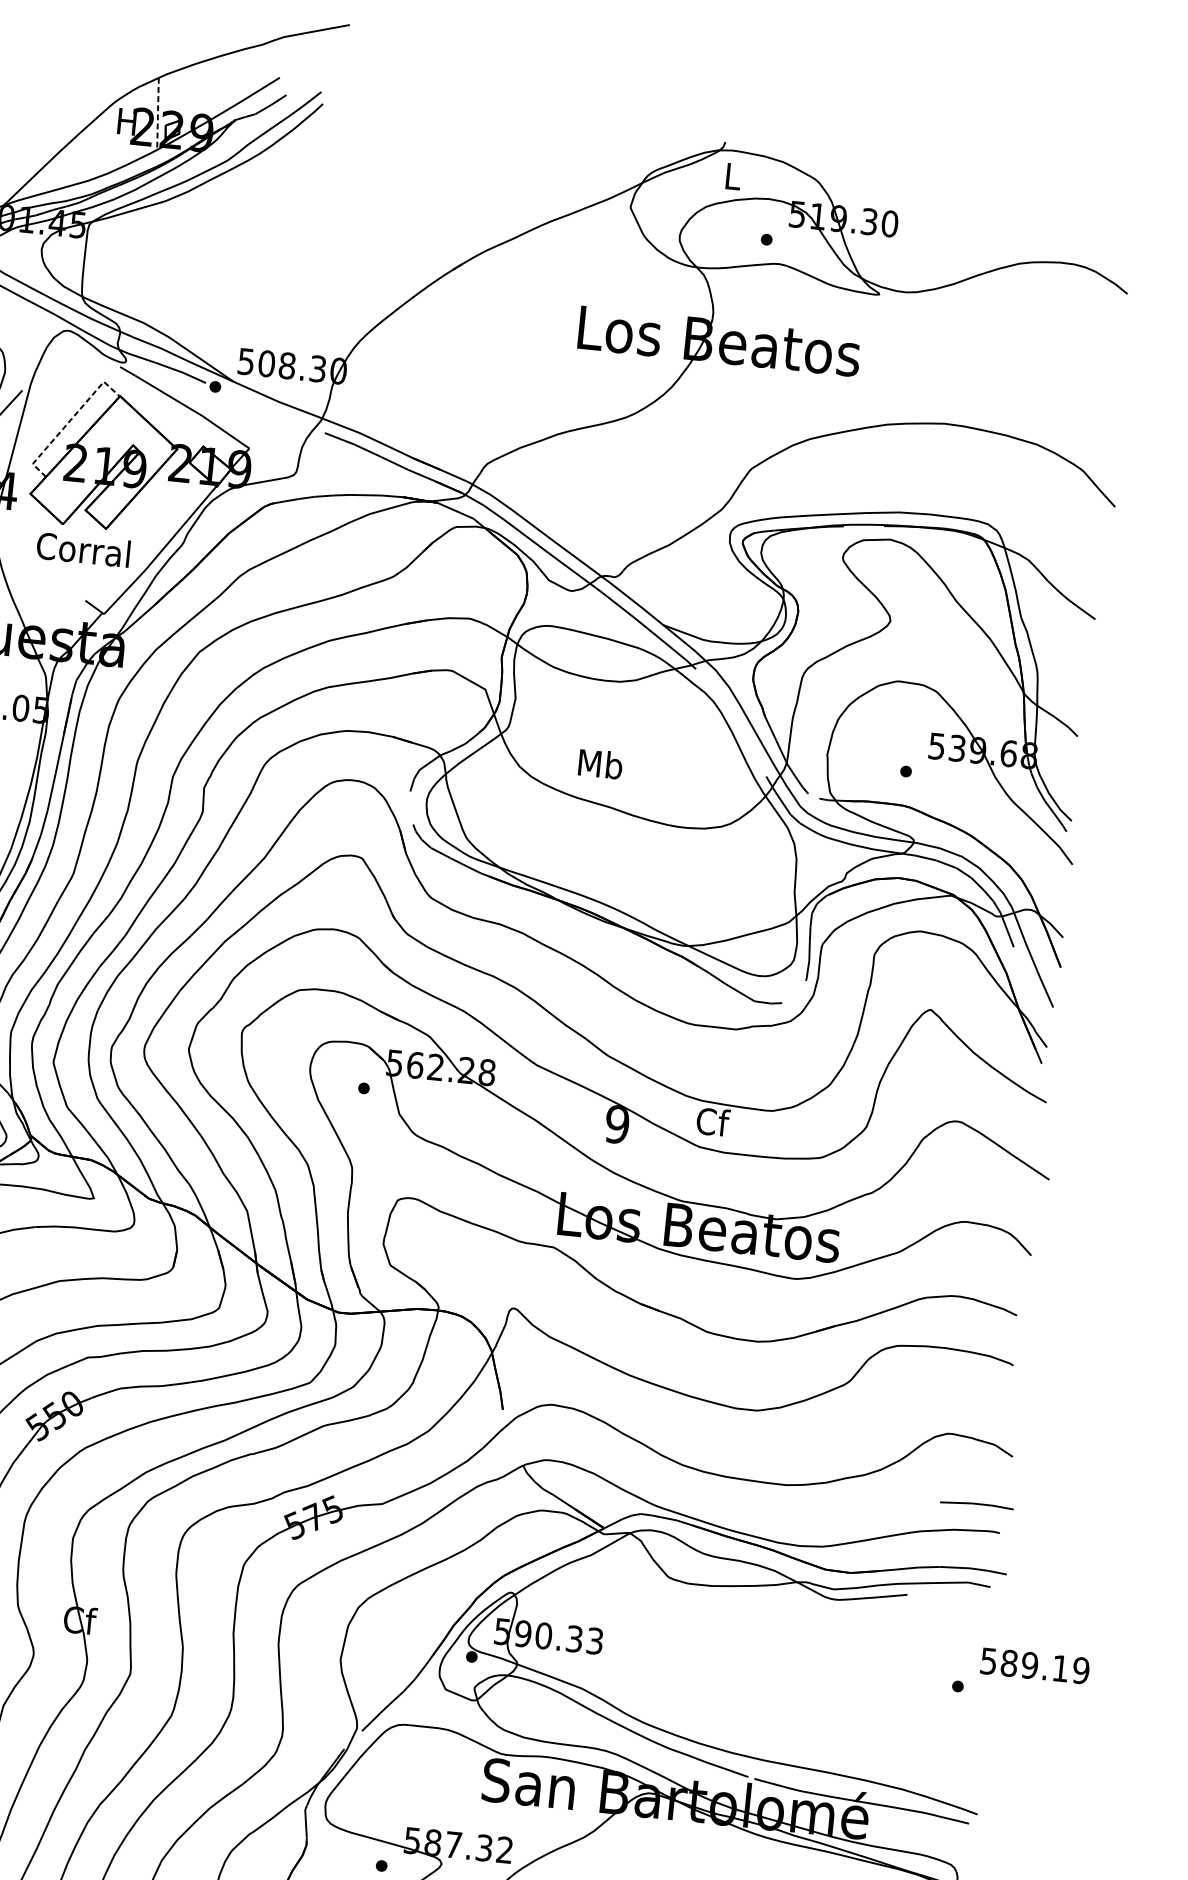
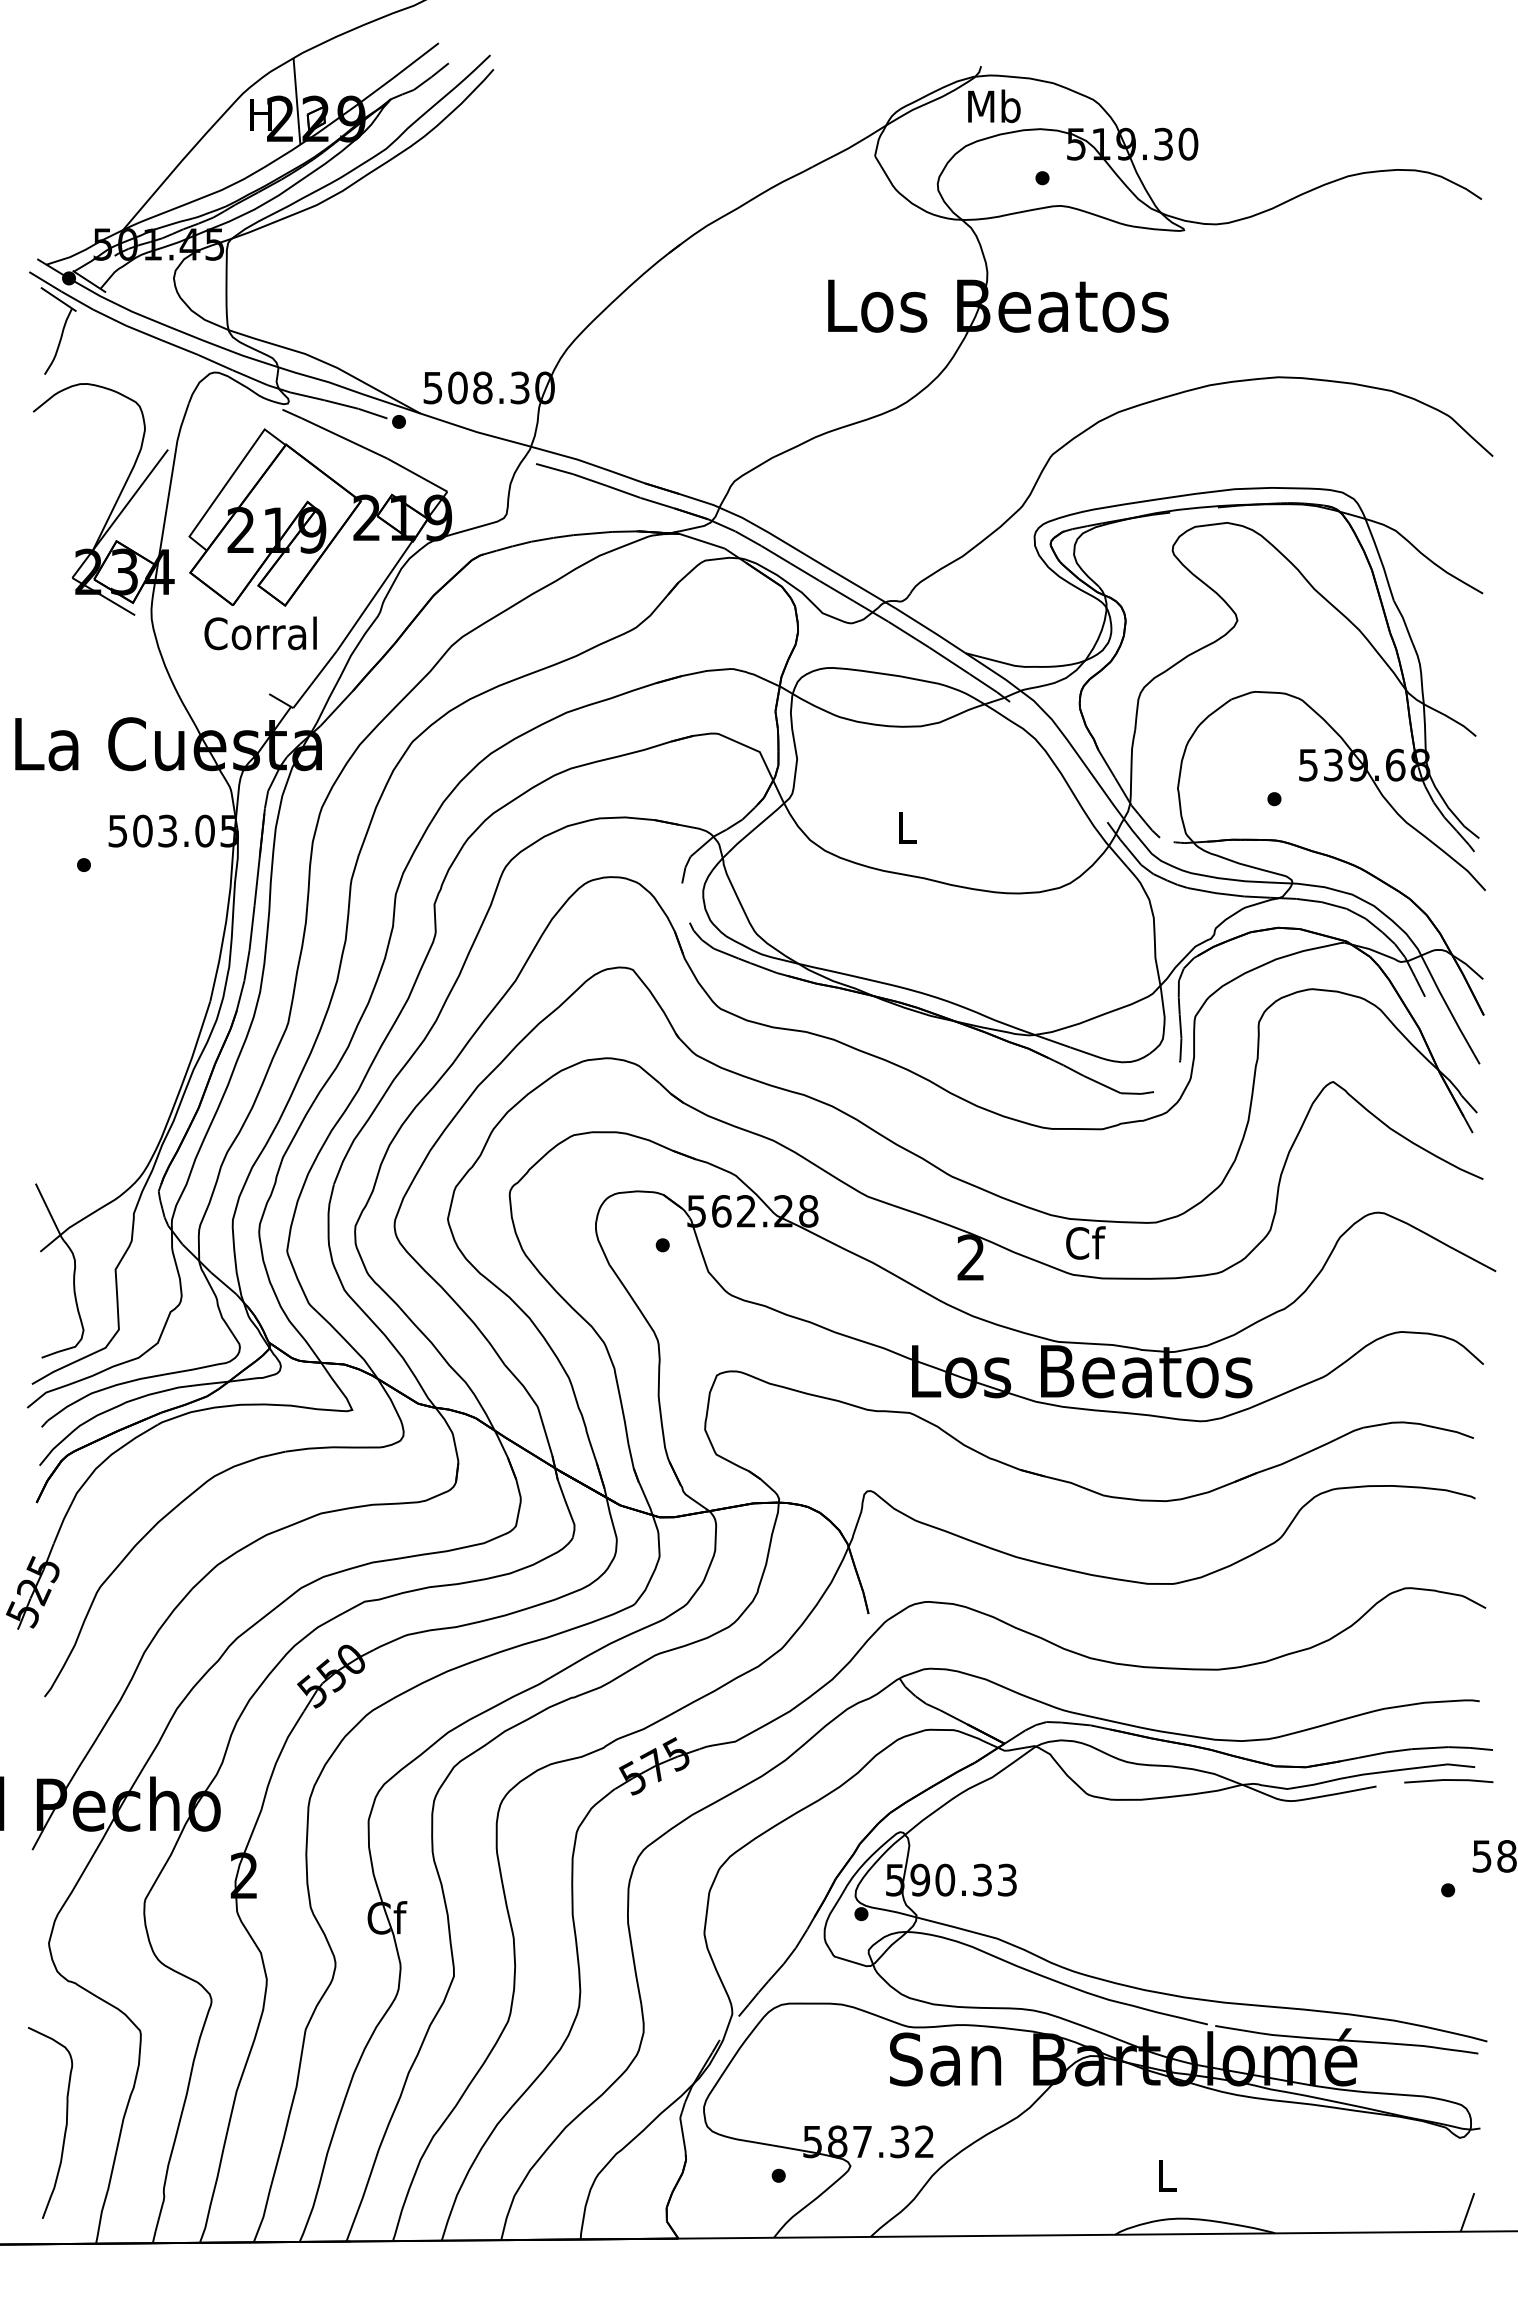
line: (157, 113) -> (296, 101), dashed -> solid
text: (733, 176) -> (994, 106), L -> Mb
line: (69, 421) -> (228, 481), dashed -> solid
text: (600, 764) -> (907, 827), Mb -> L
text: (617, 1124) -> (971, 1257), 9 -> 2
line: (976, 1504) -> (1448, 1780), moved

